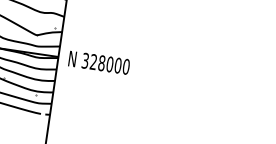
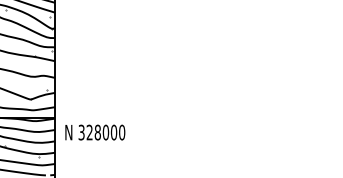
text: (99, 62) -> (95, 132), moved

